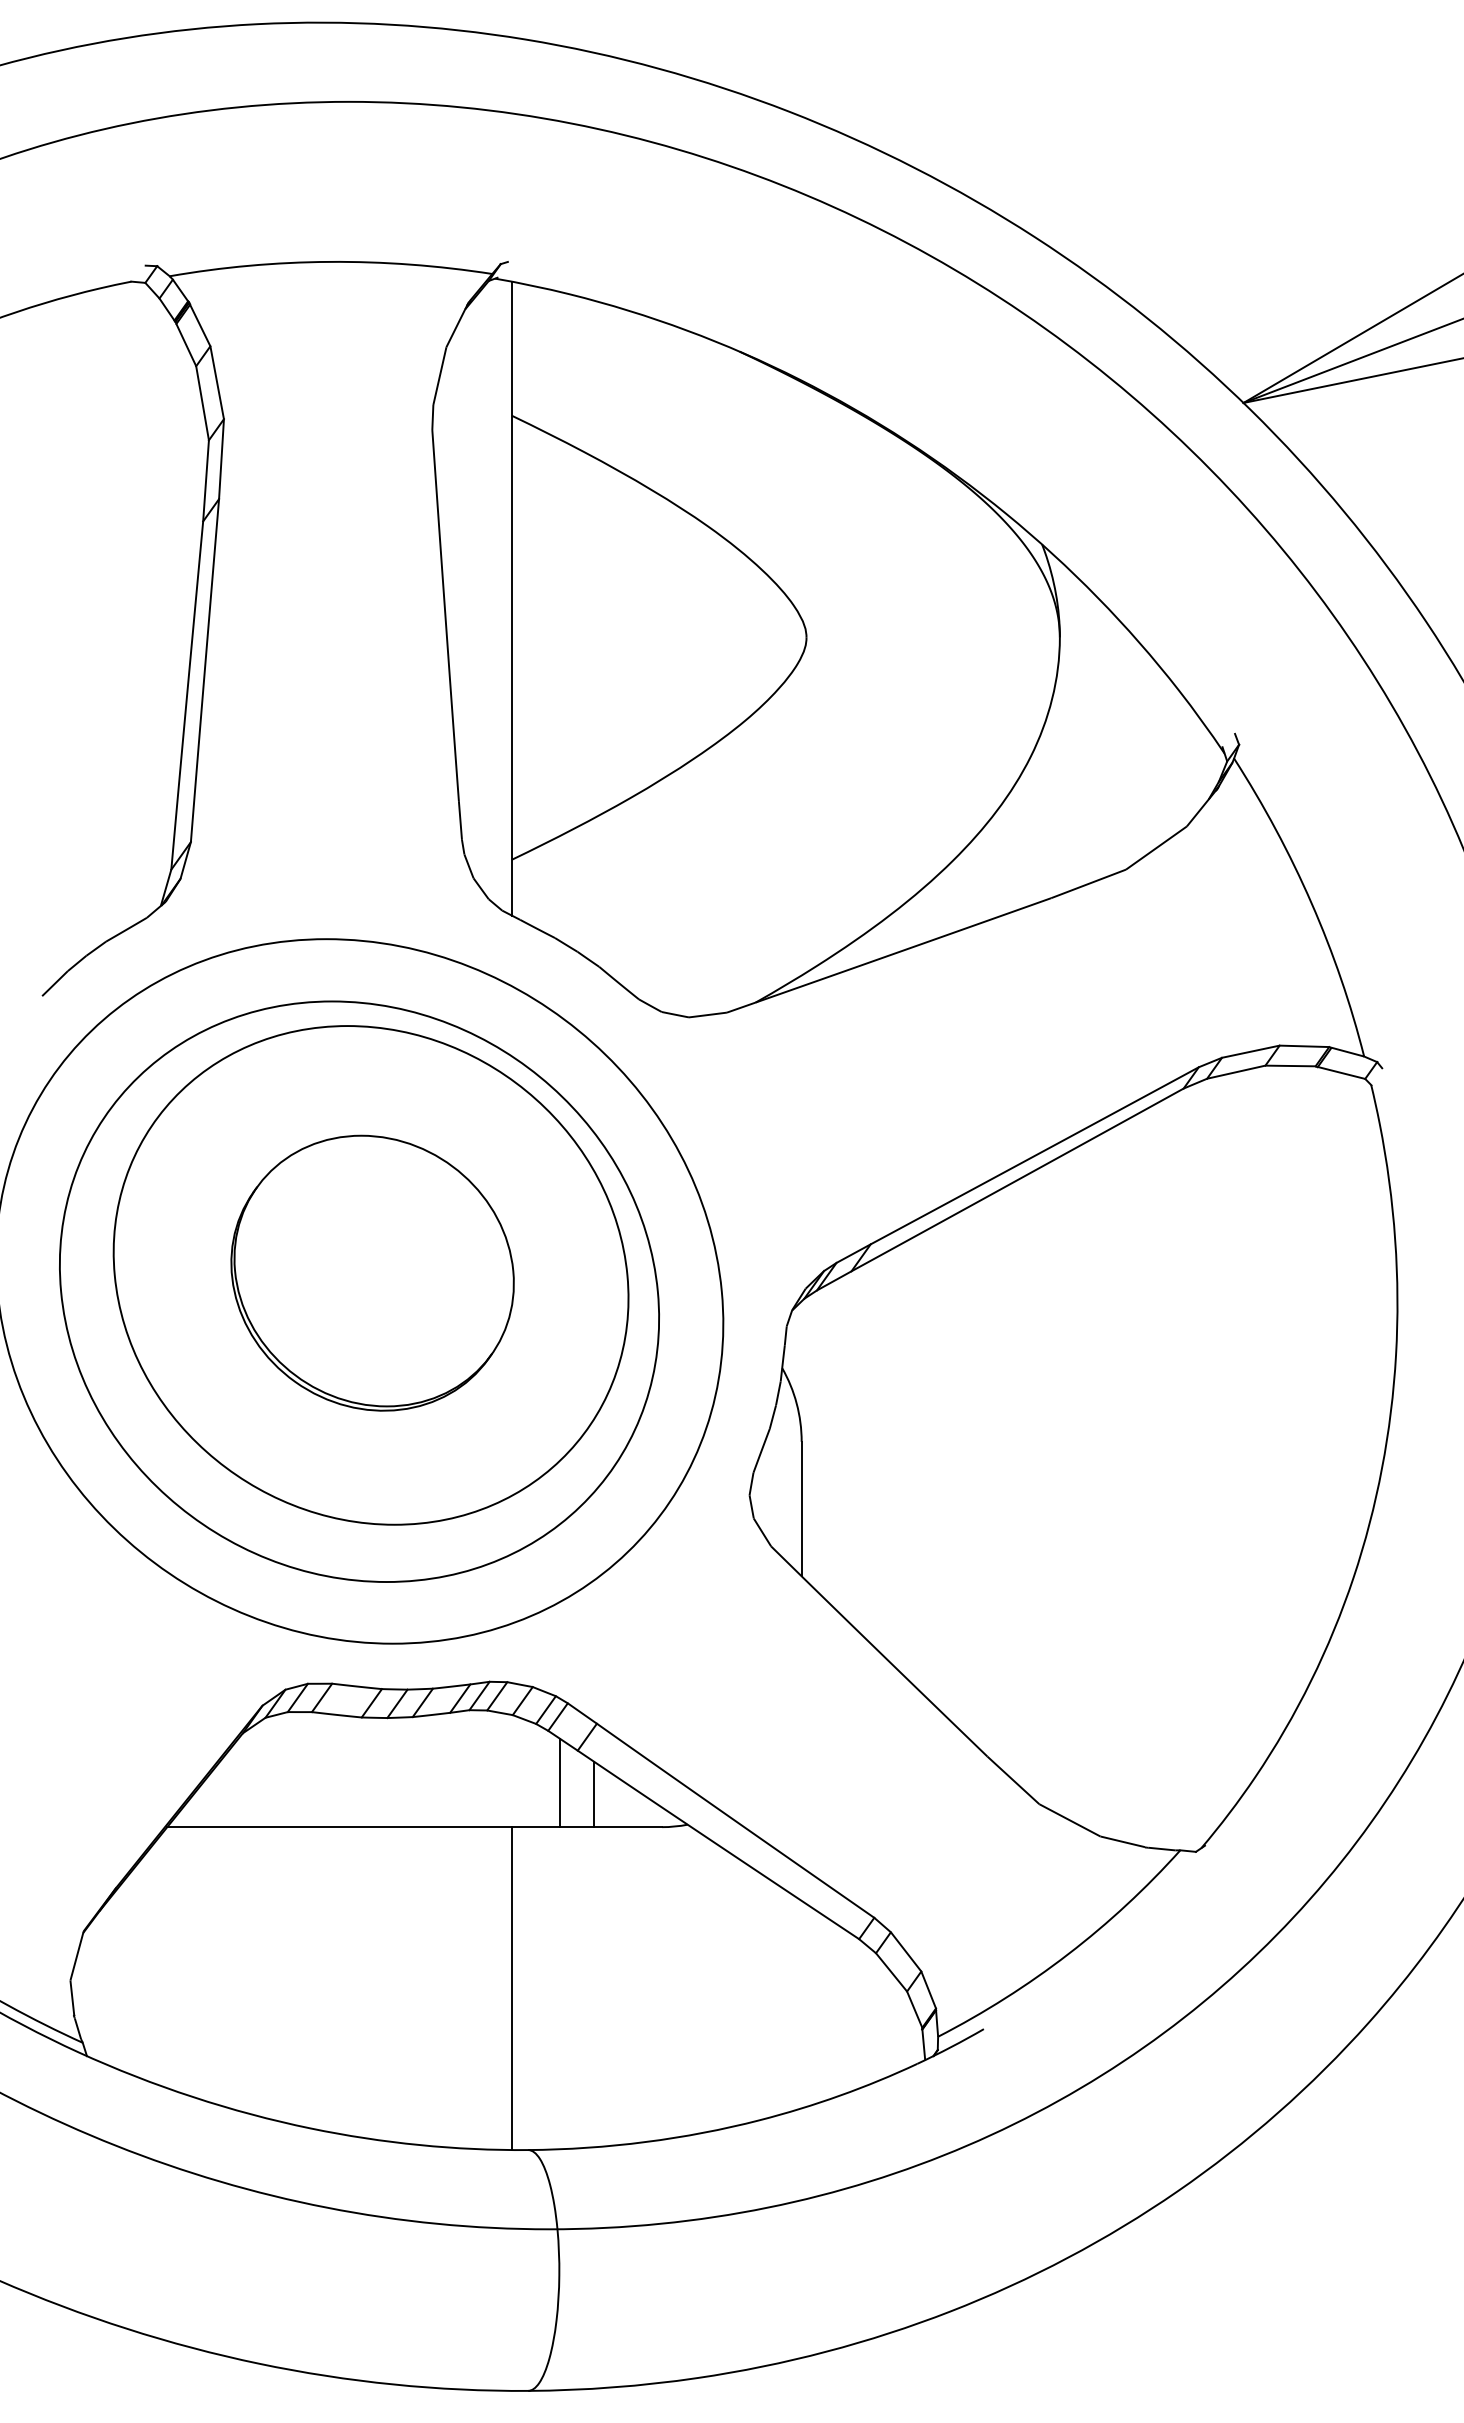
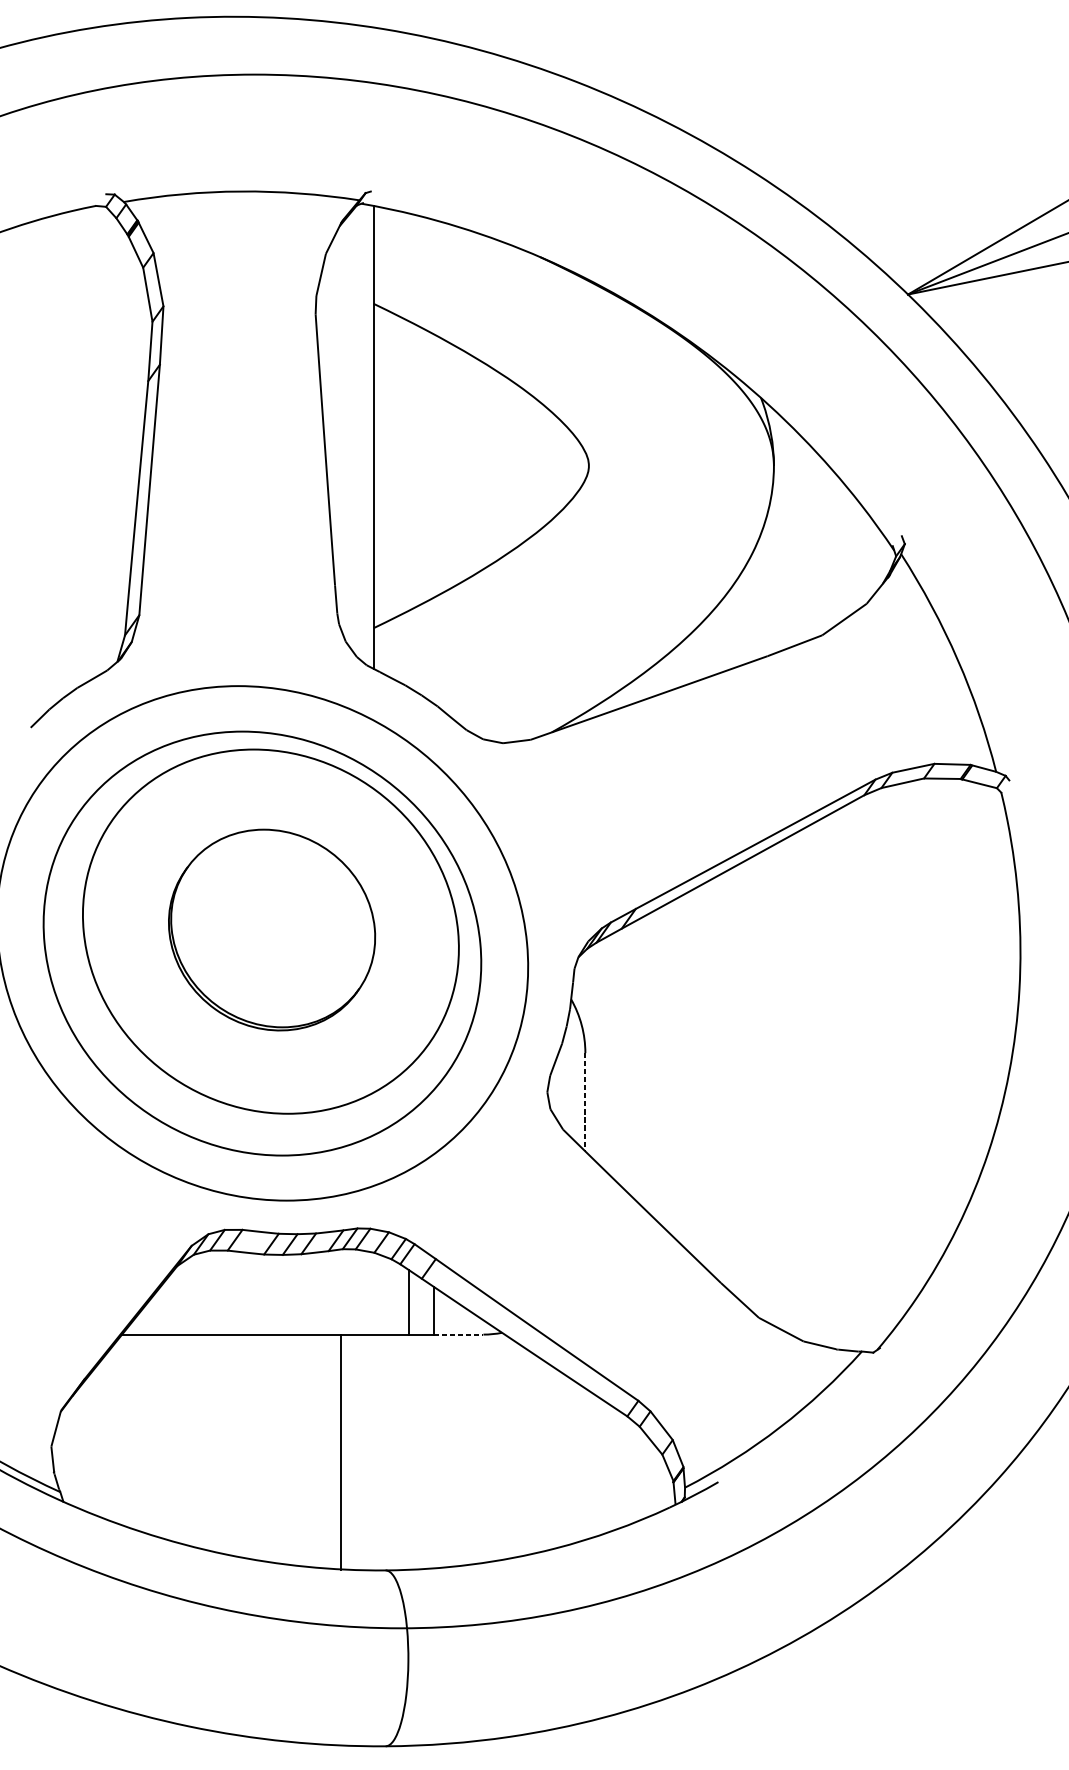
line: (801, 1509) -> (585, 1102), solid -> dashed
line: (628, 1827) -> (458, 1334), solid -> dashed
line: (511, 1988) -> (341, 1452), moved

